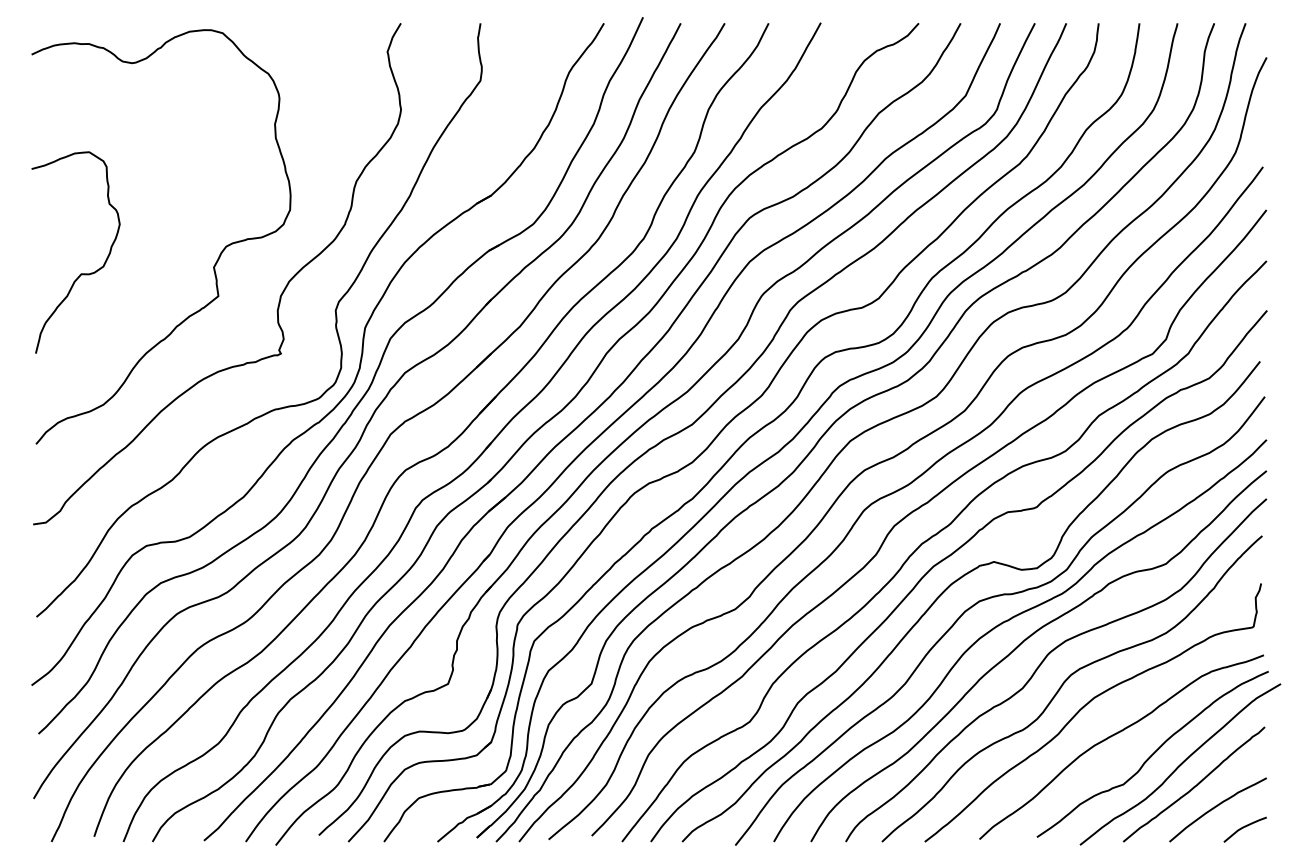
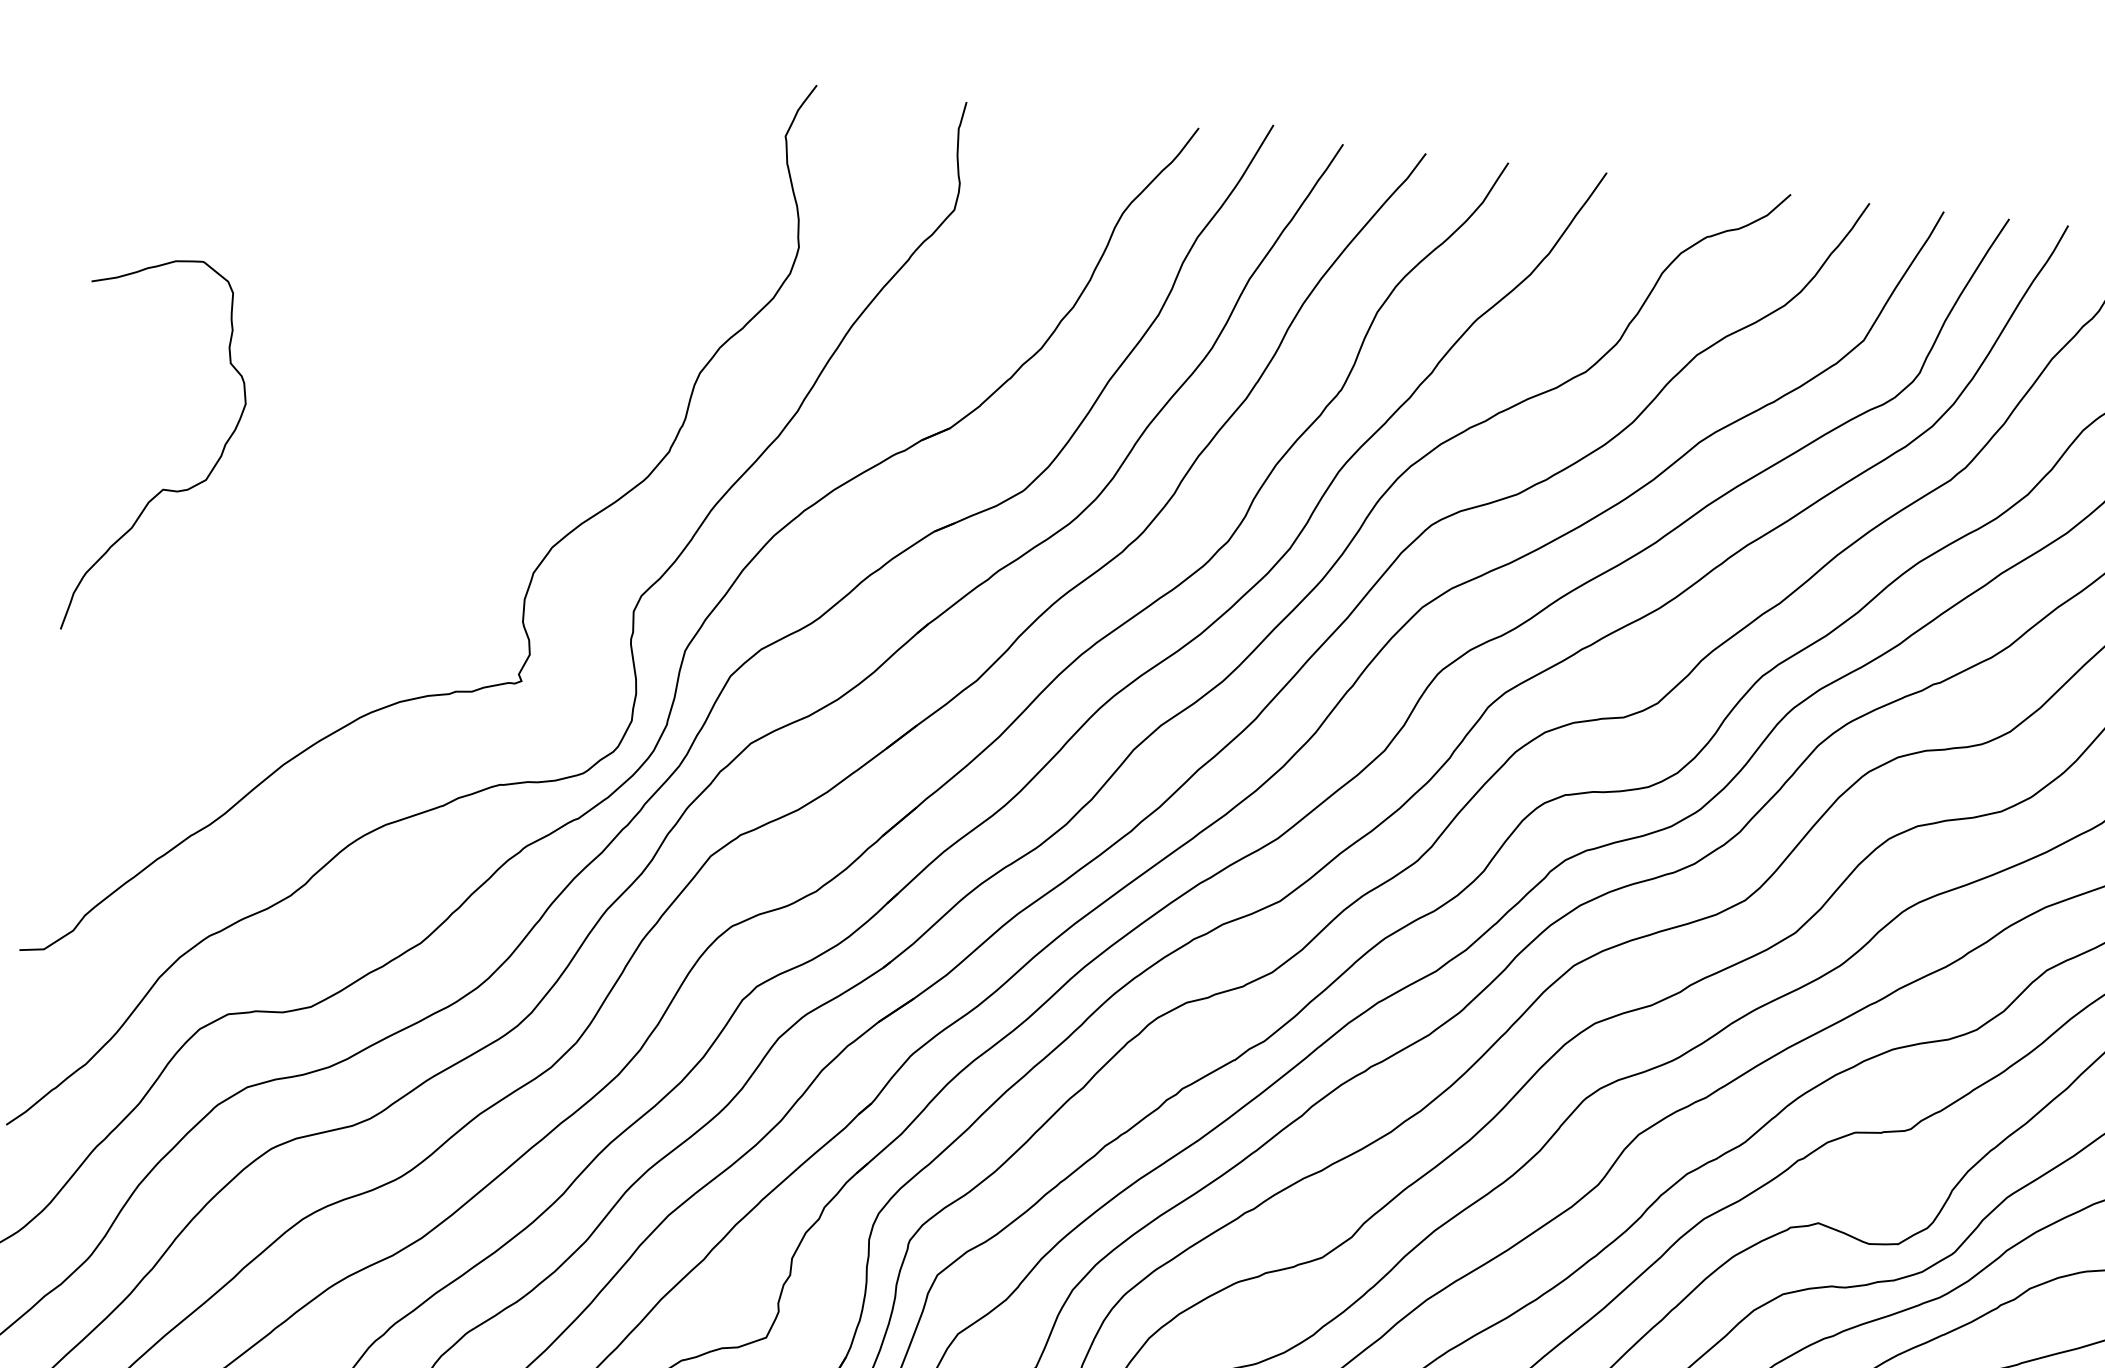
curve: (215, 262) -> (417, 495), removed

